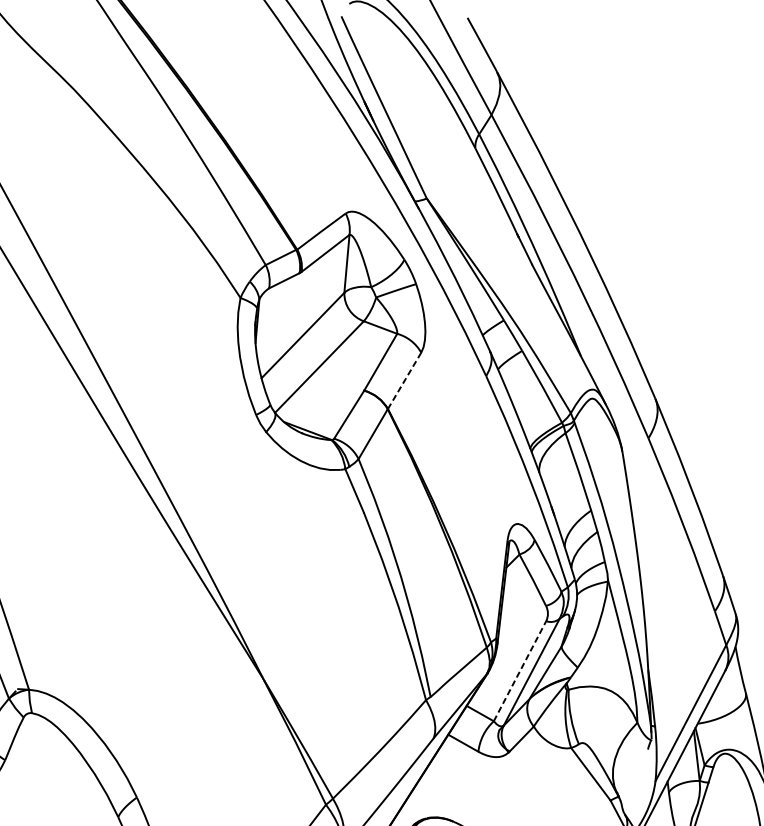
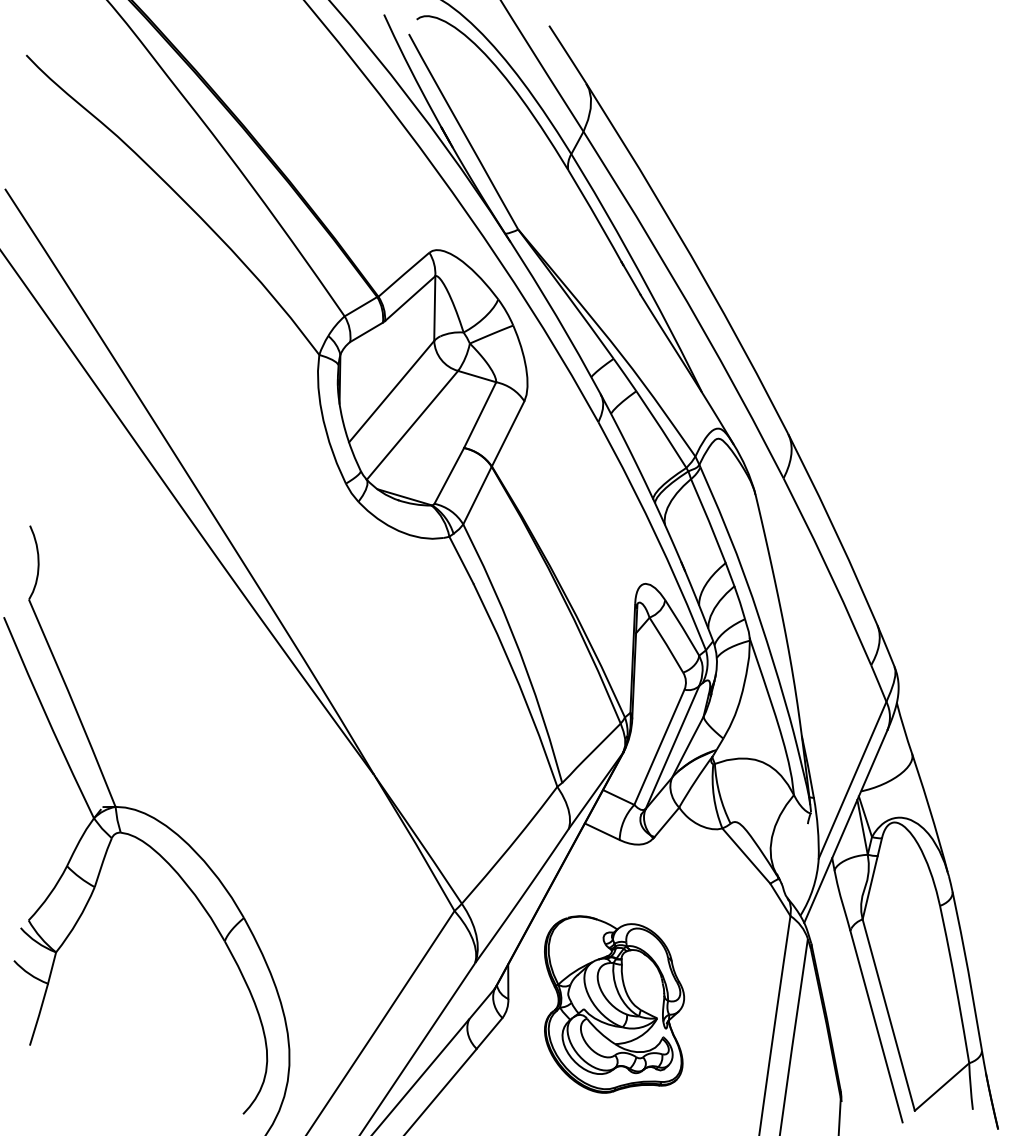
line: (403, 381) -> (507, 434), dashed -> solid
line: (520, 671) -> (659, 747), dashed -> solid

